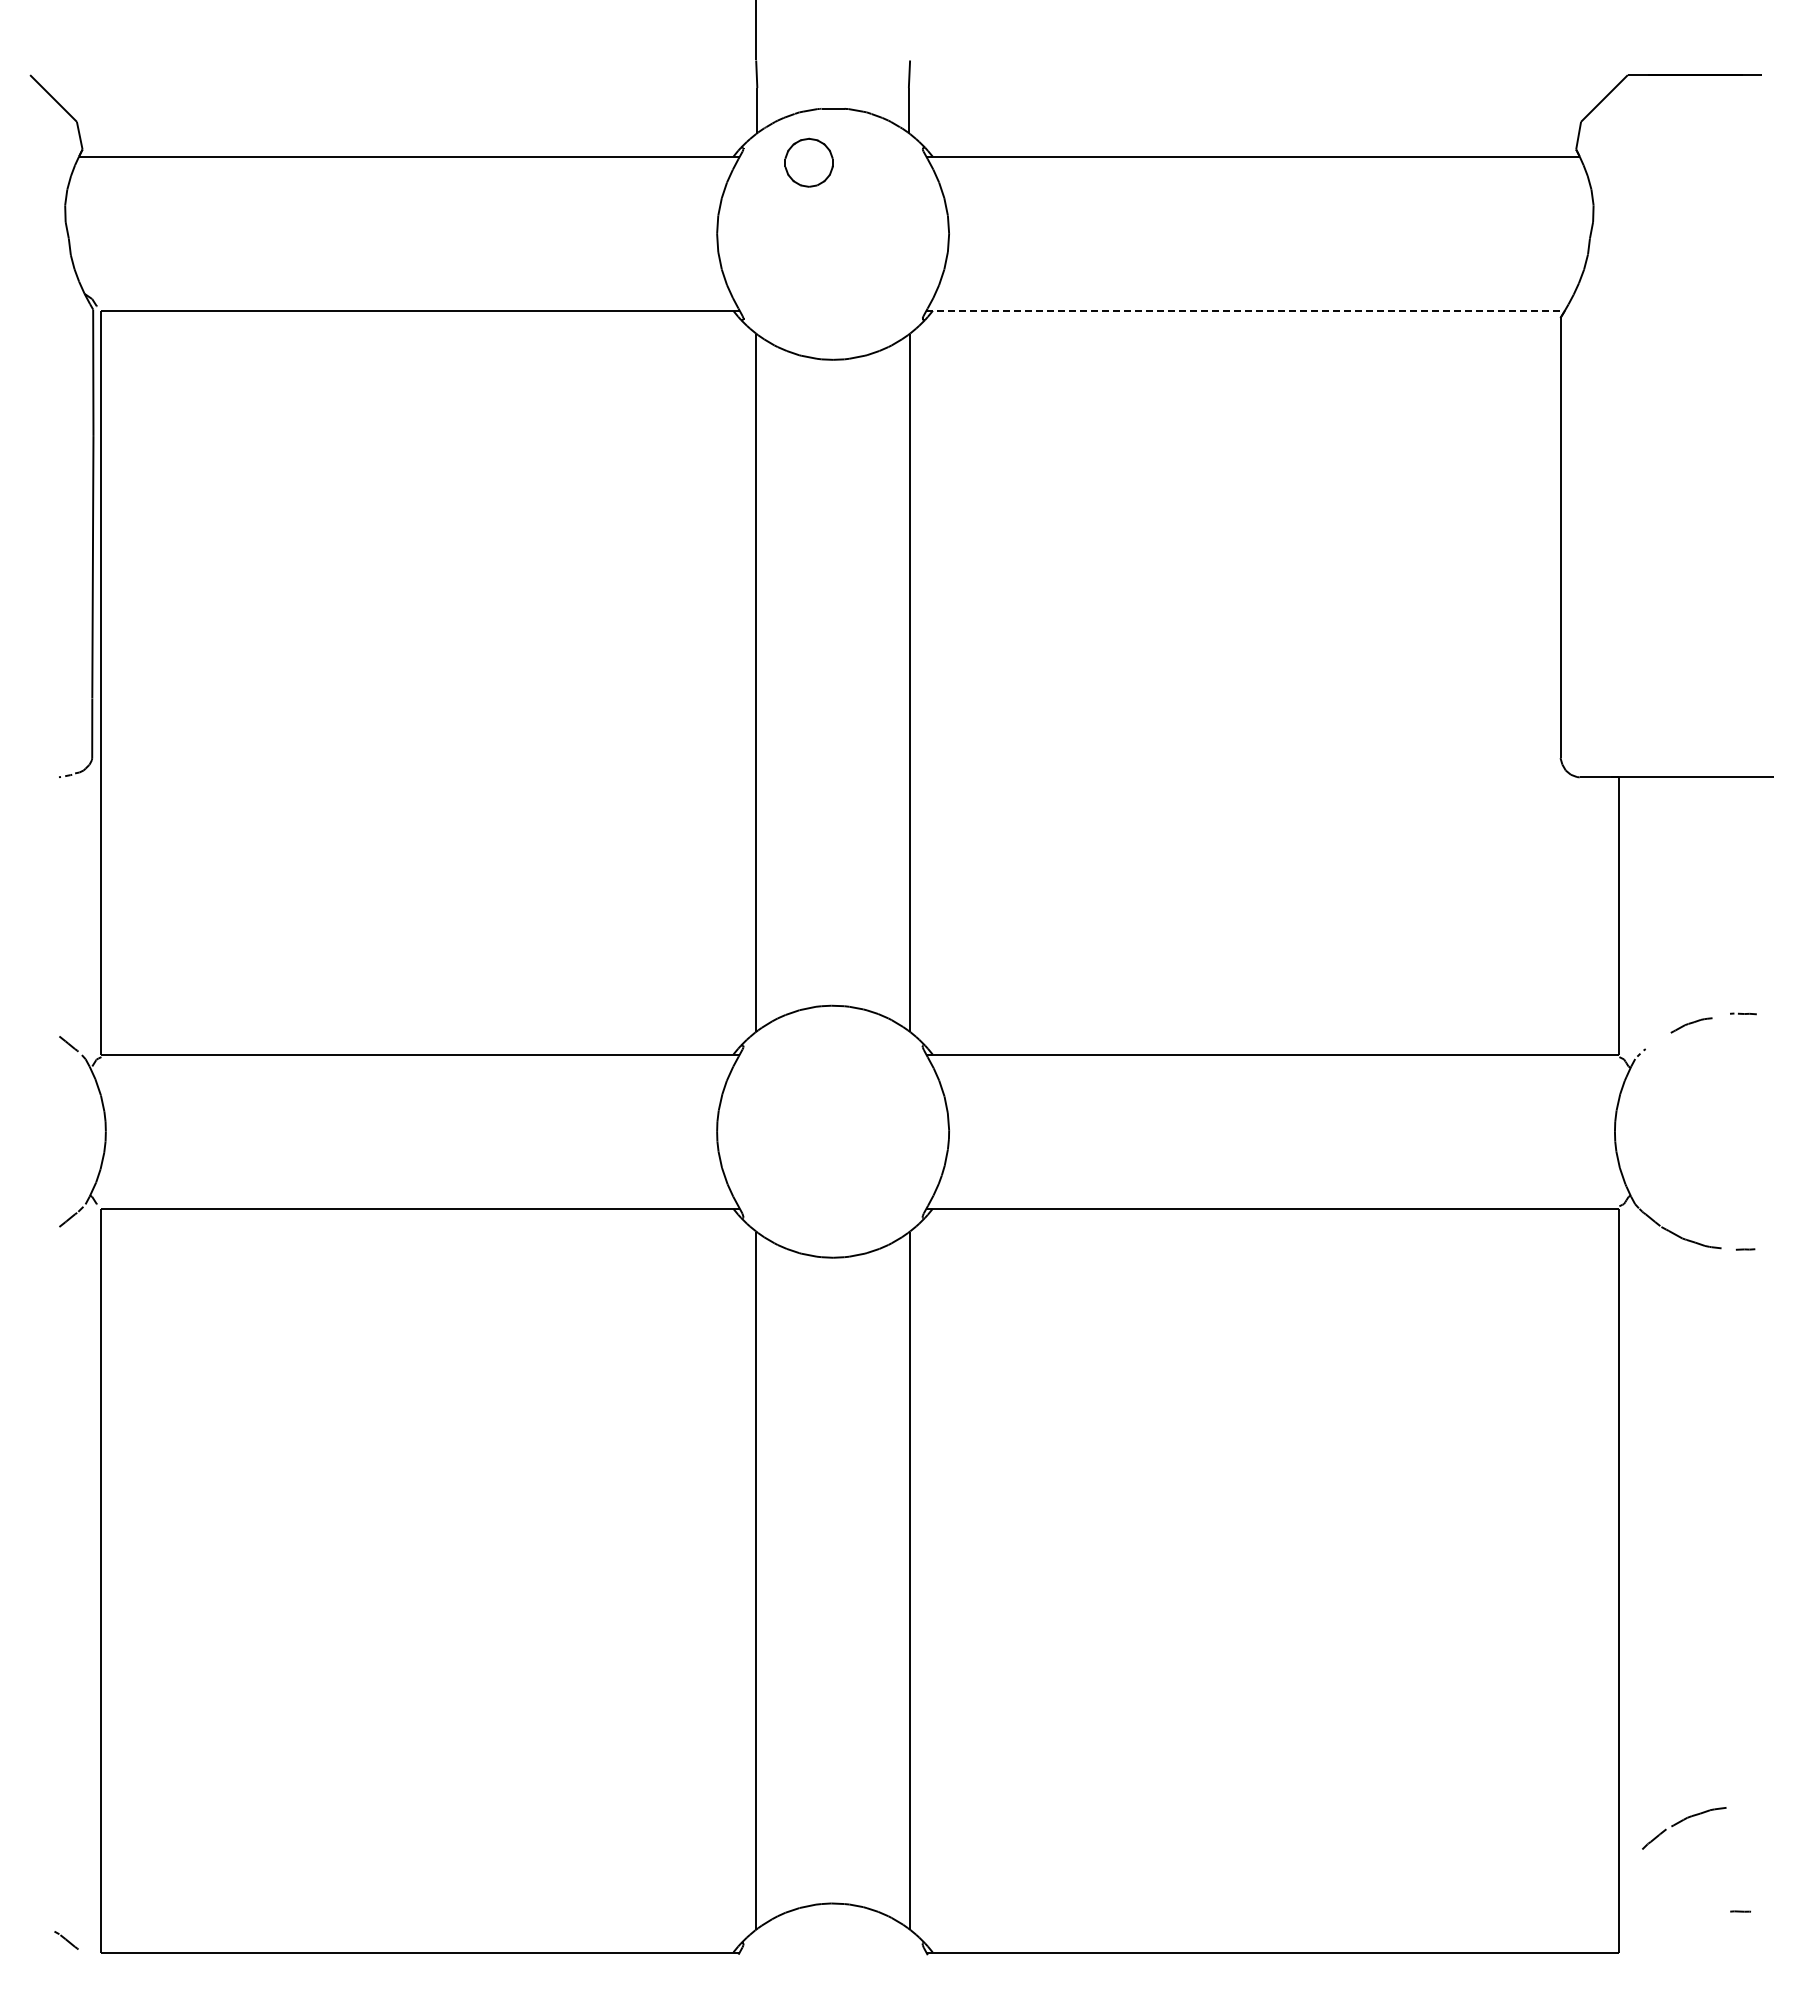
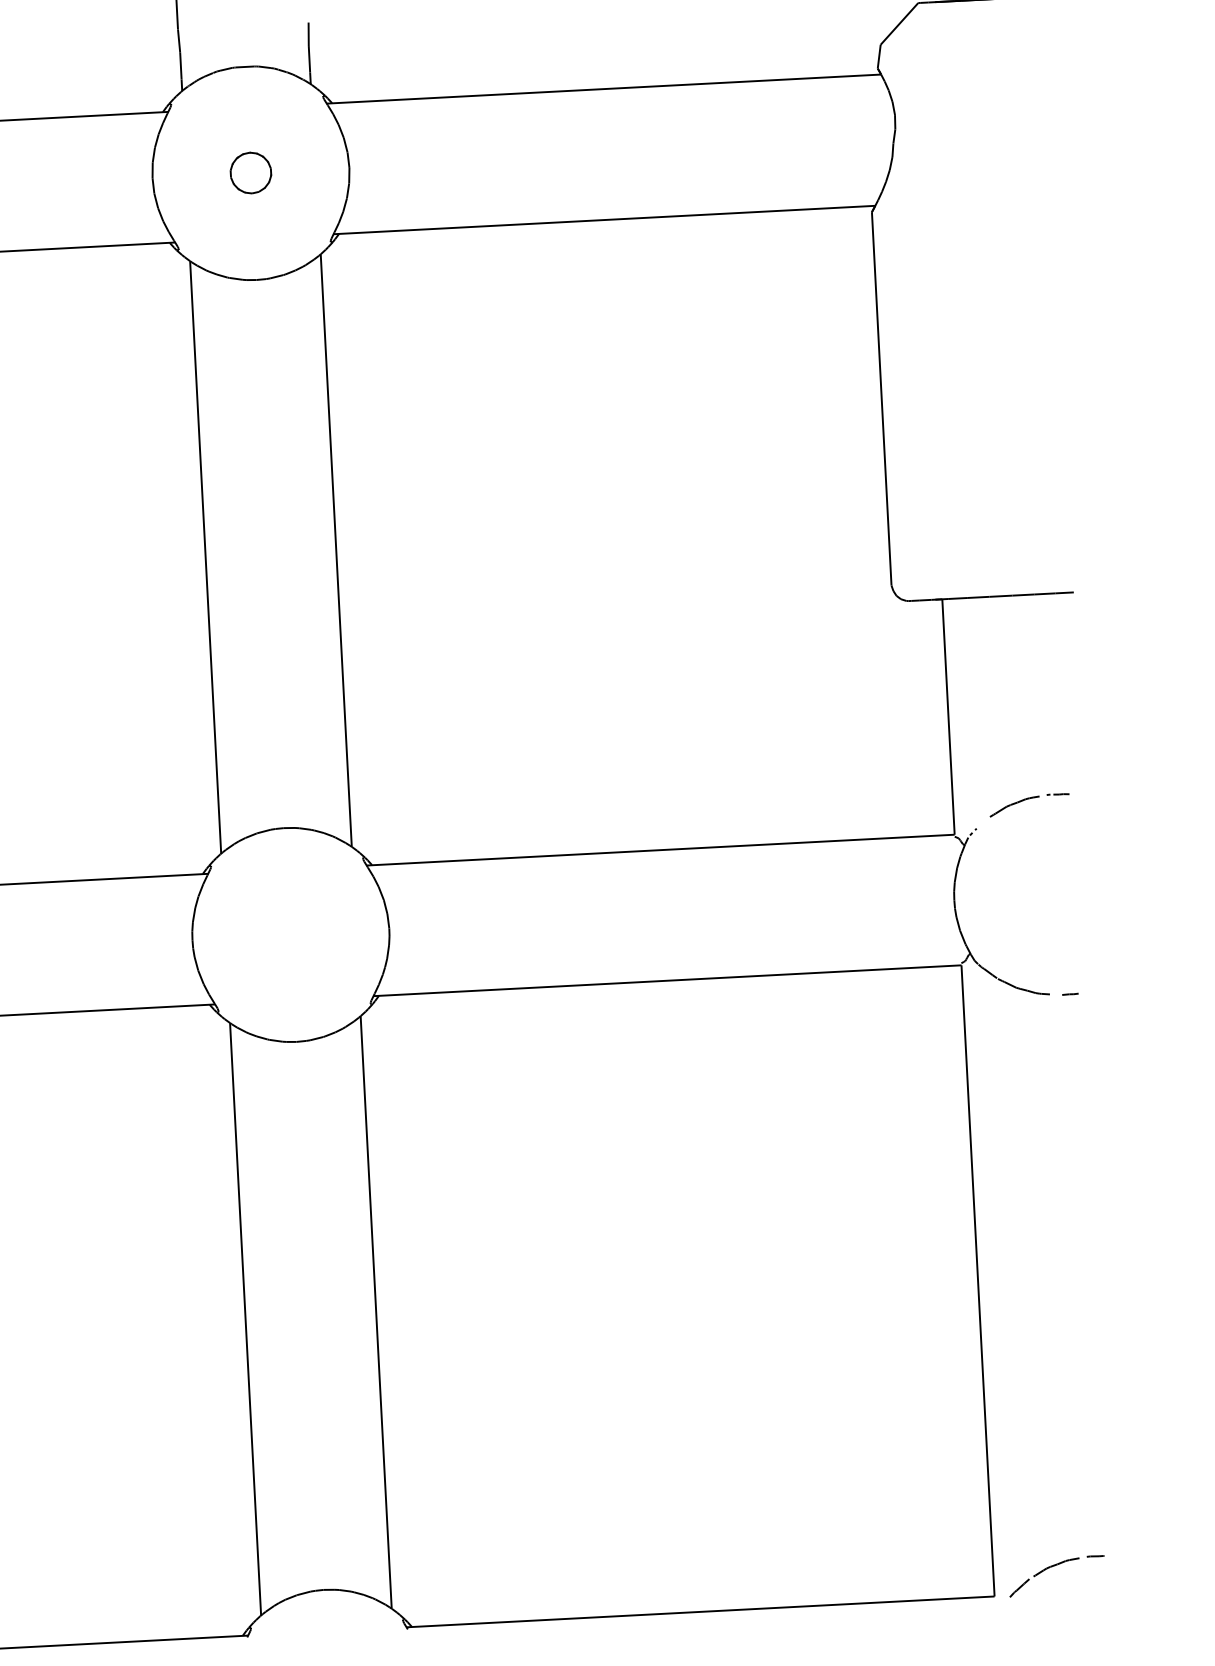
part: (808, 162) -> (250, 172), moved
line: (1246, 310) -> (605, 219), dashed -> solid
part: (1691, 1025) -> (1014, 806), size x1.43
part: (1681, 1822) -> (1041, 1572), moved

